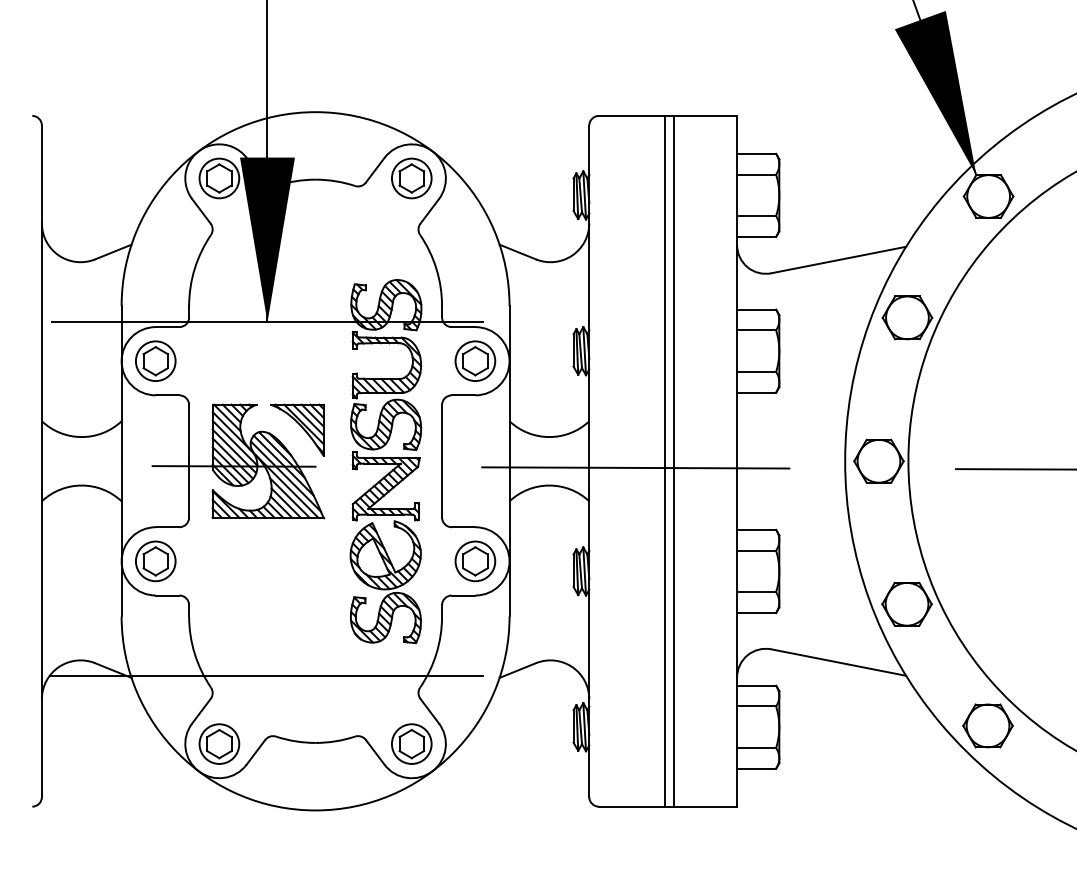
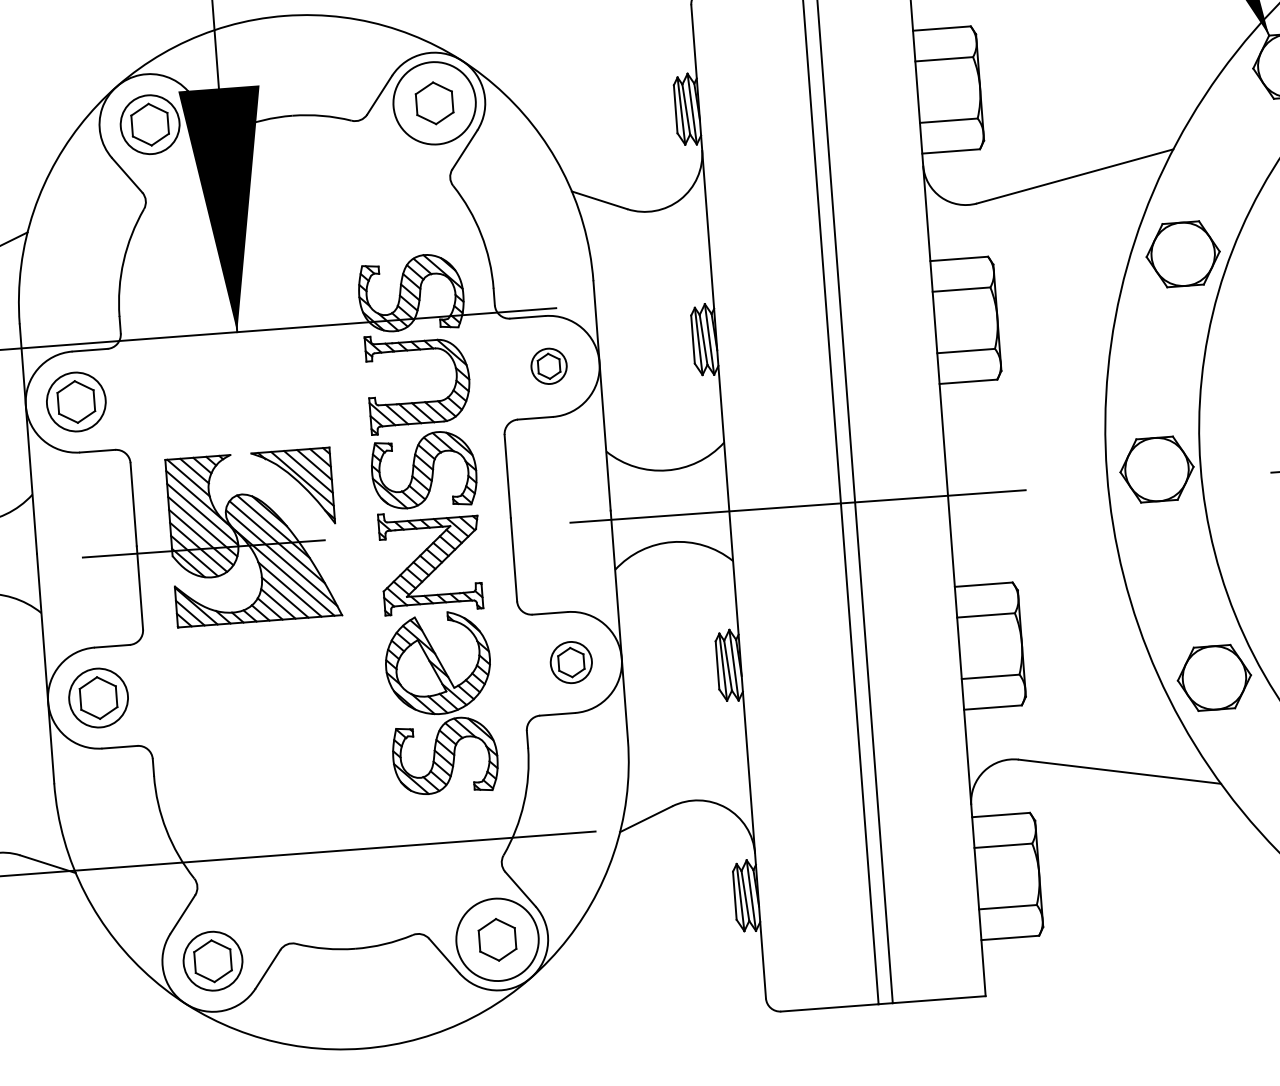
circle: (411, 178) -> (434, 103), size x1.4
part: (475, 360) -> (549, 365), size x0.6
part: (475, 561) -> (571, 662), size x0.7
circle: (411, 743) -> (497, 938), size x1.4

